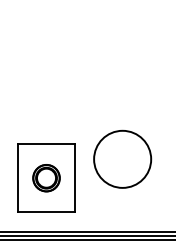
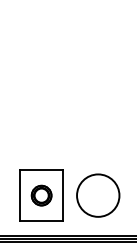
circle: (122, 159) -> (98, 195), moved

